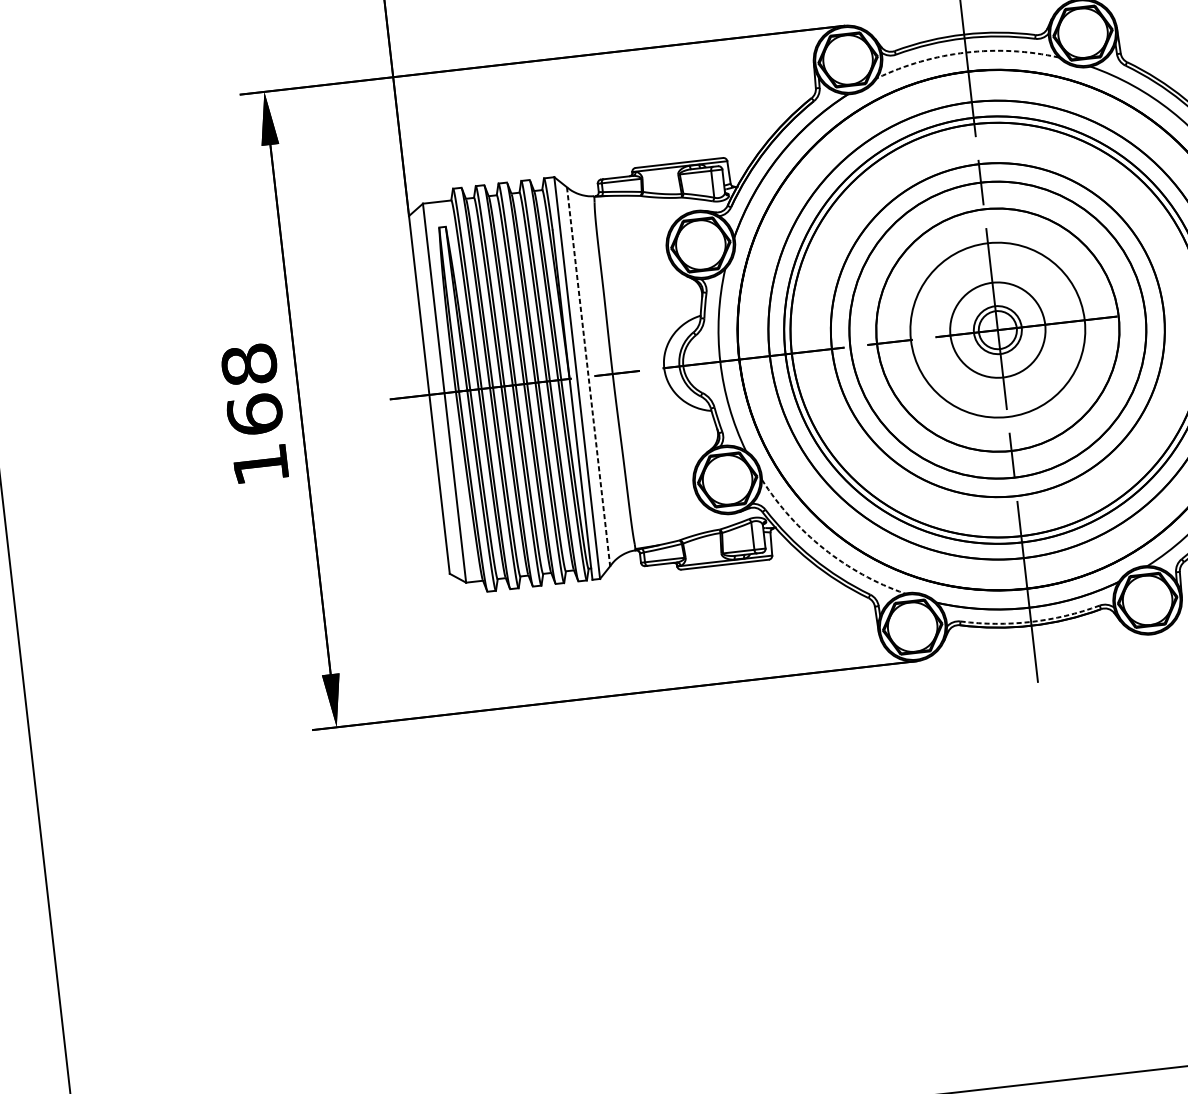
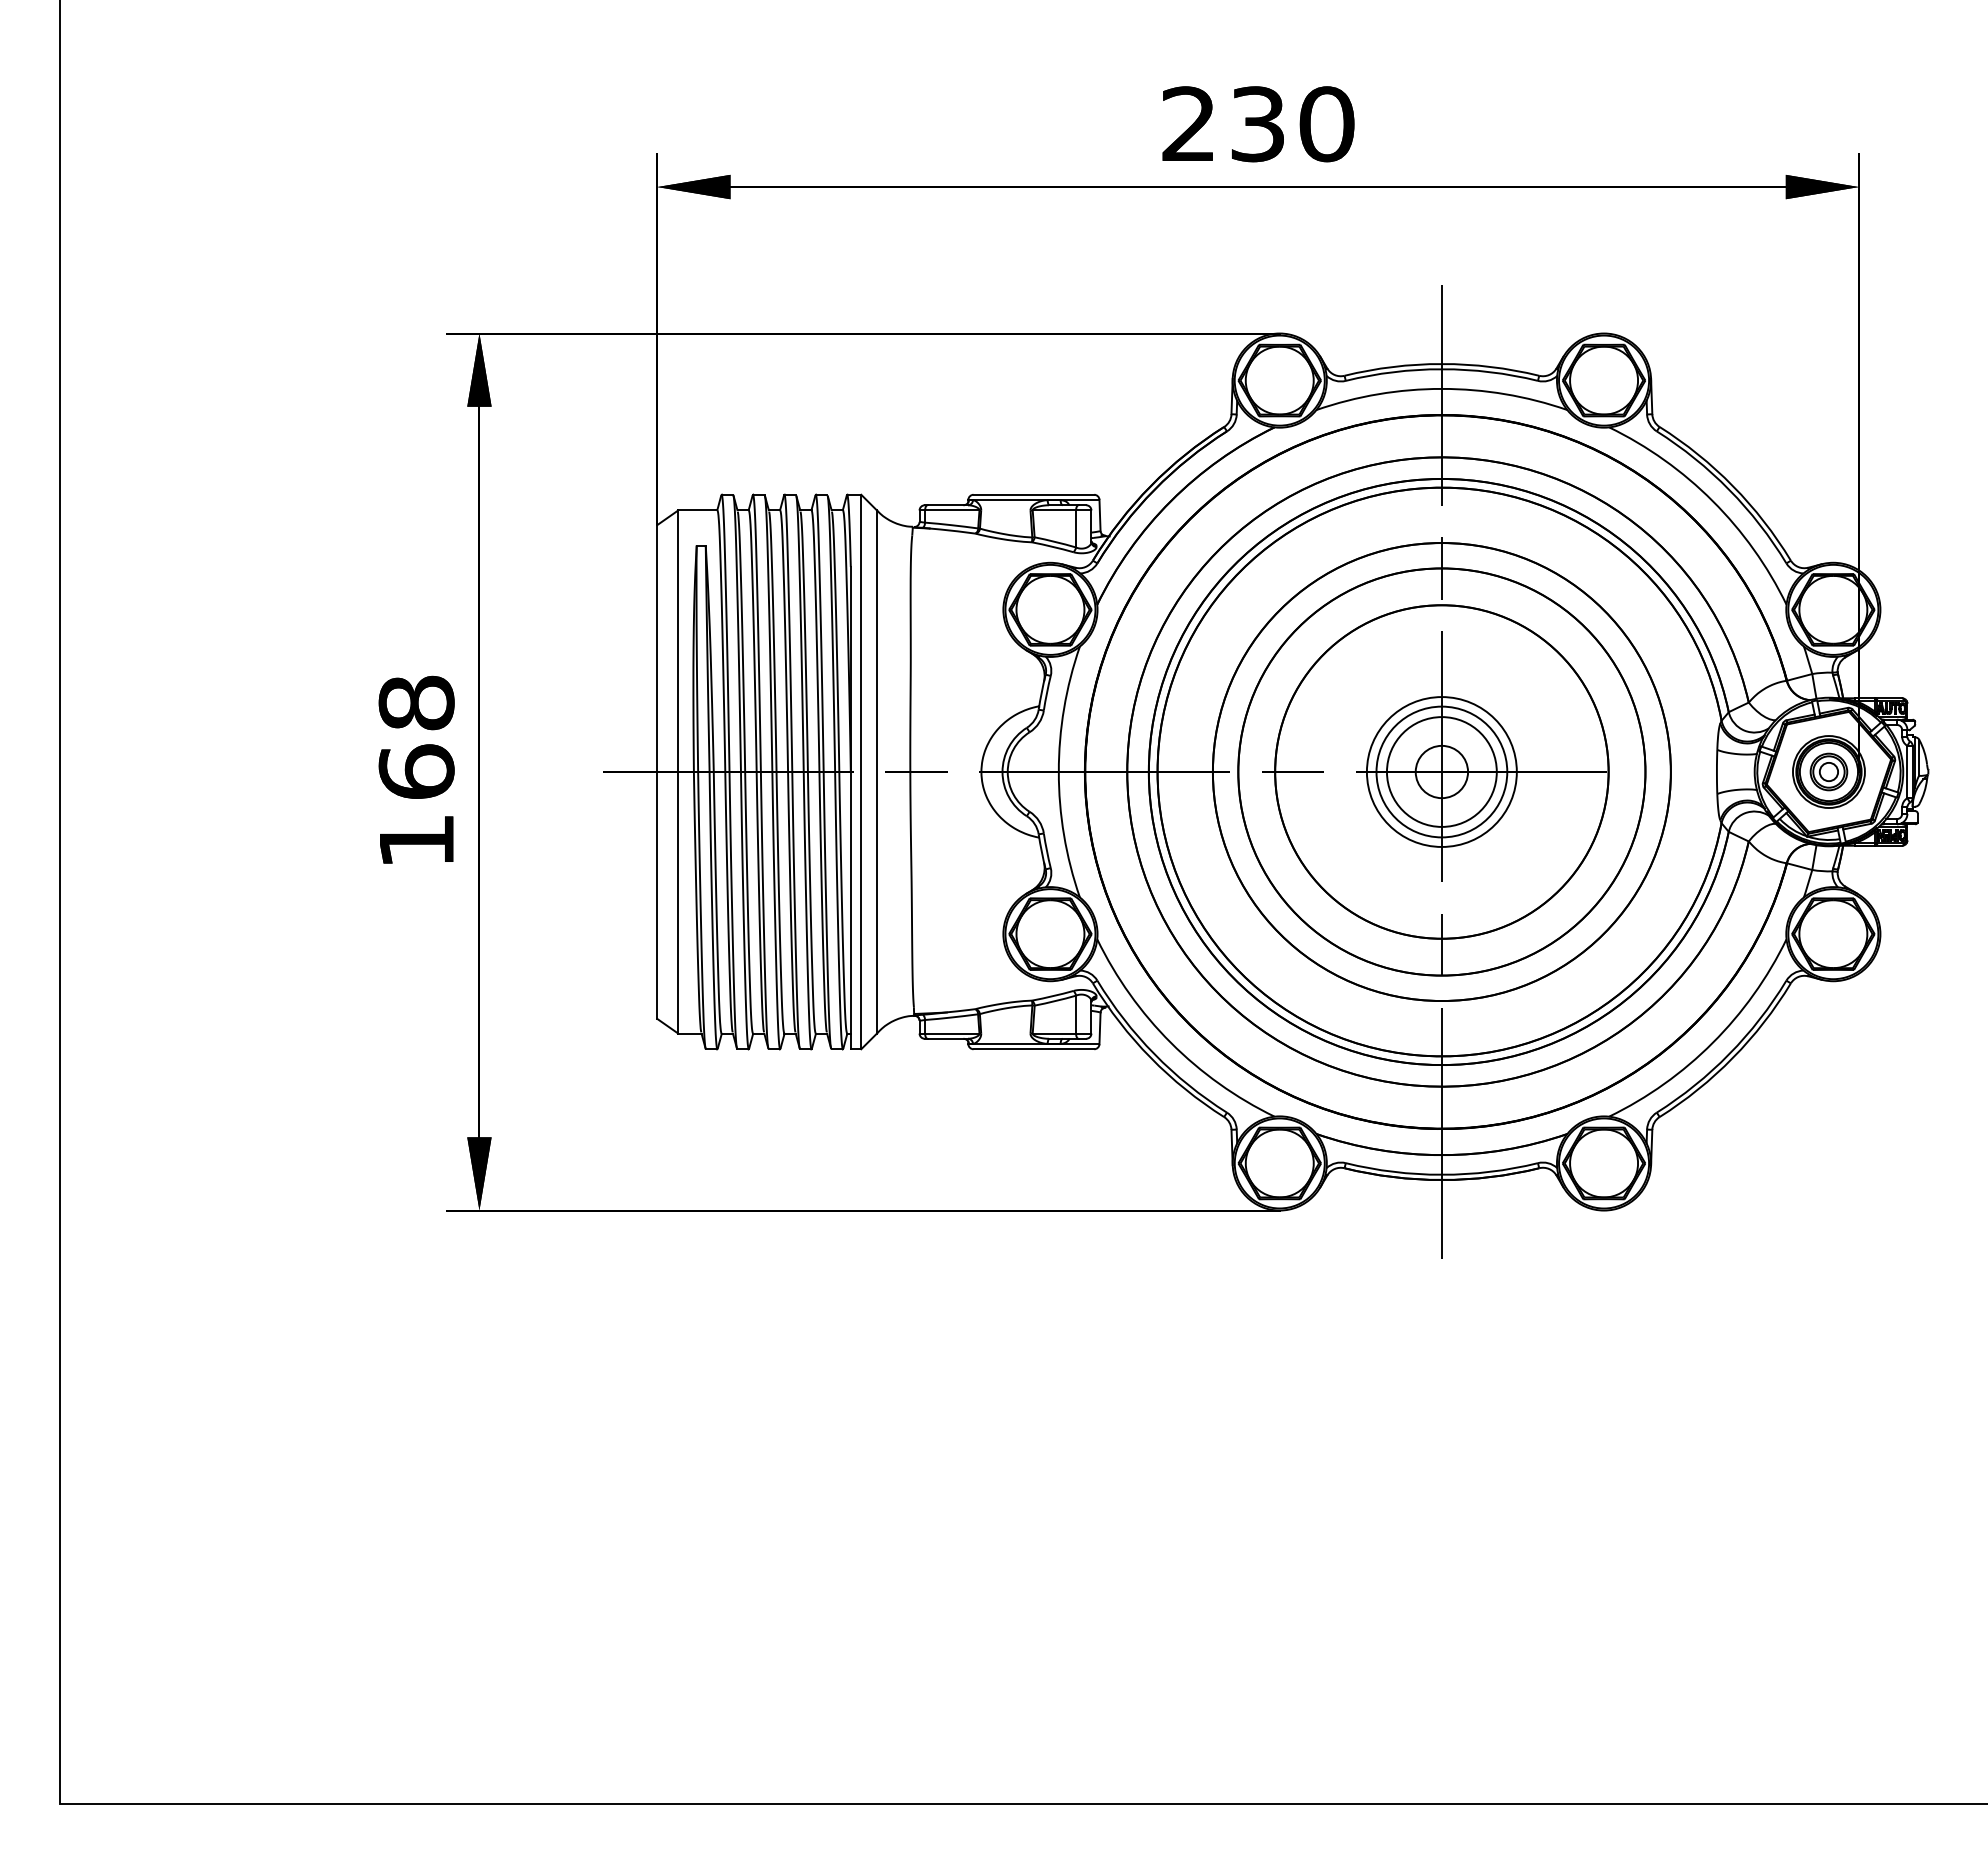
arc: (965, 52) -> (1441, 388), dashed -> solid
circle: (997, 329) -> (1441, 771), size x0.62
circle: (997, 329) -> (1441, 771), size x1.67
line: (588, 377) -> (876, 772), dashed -> solid
arc: (824, 548) -> (1171, 1042), dashed -> solid
arc: (1030, 621) -> (1441, 1174), dashed -> solid

